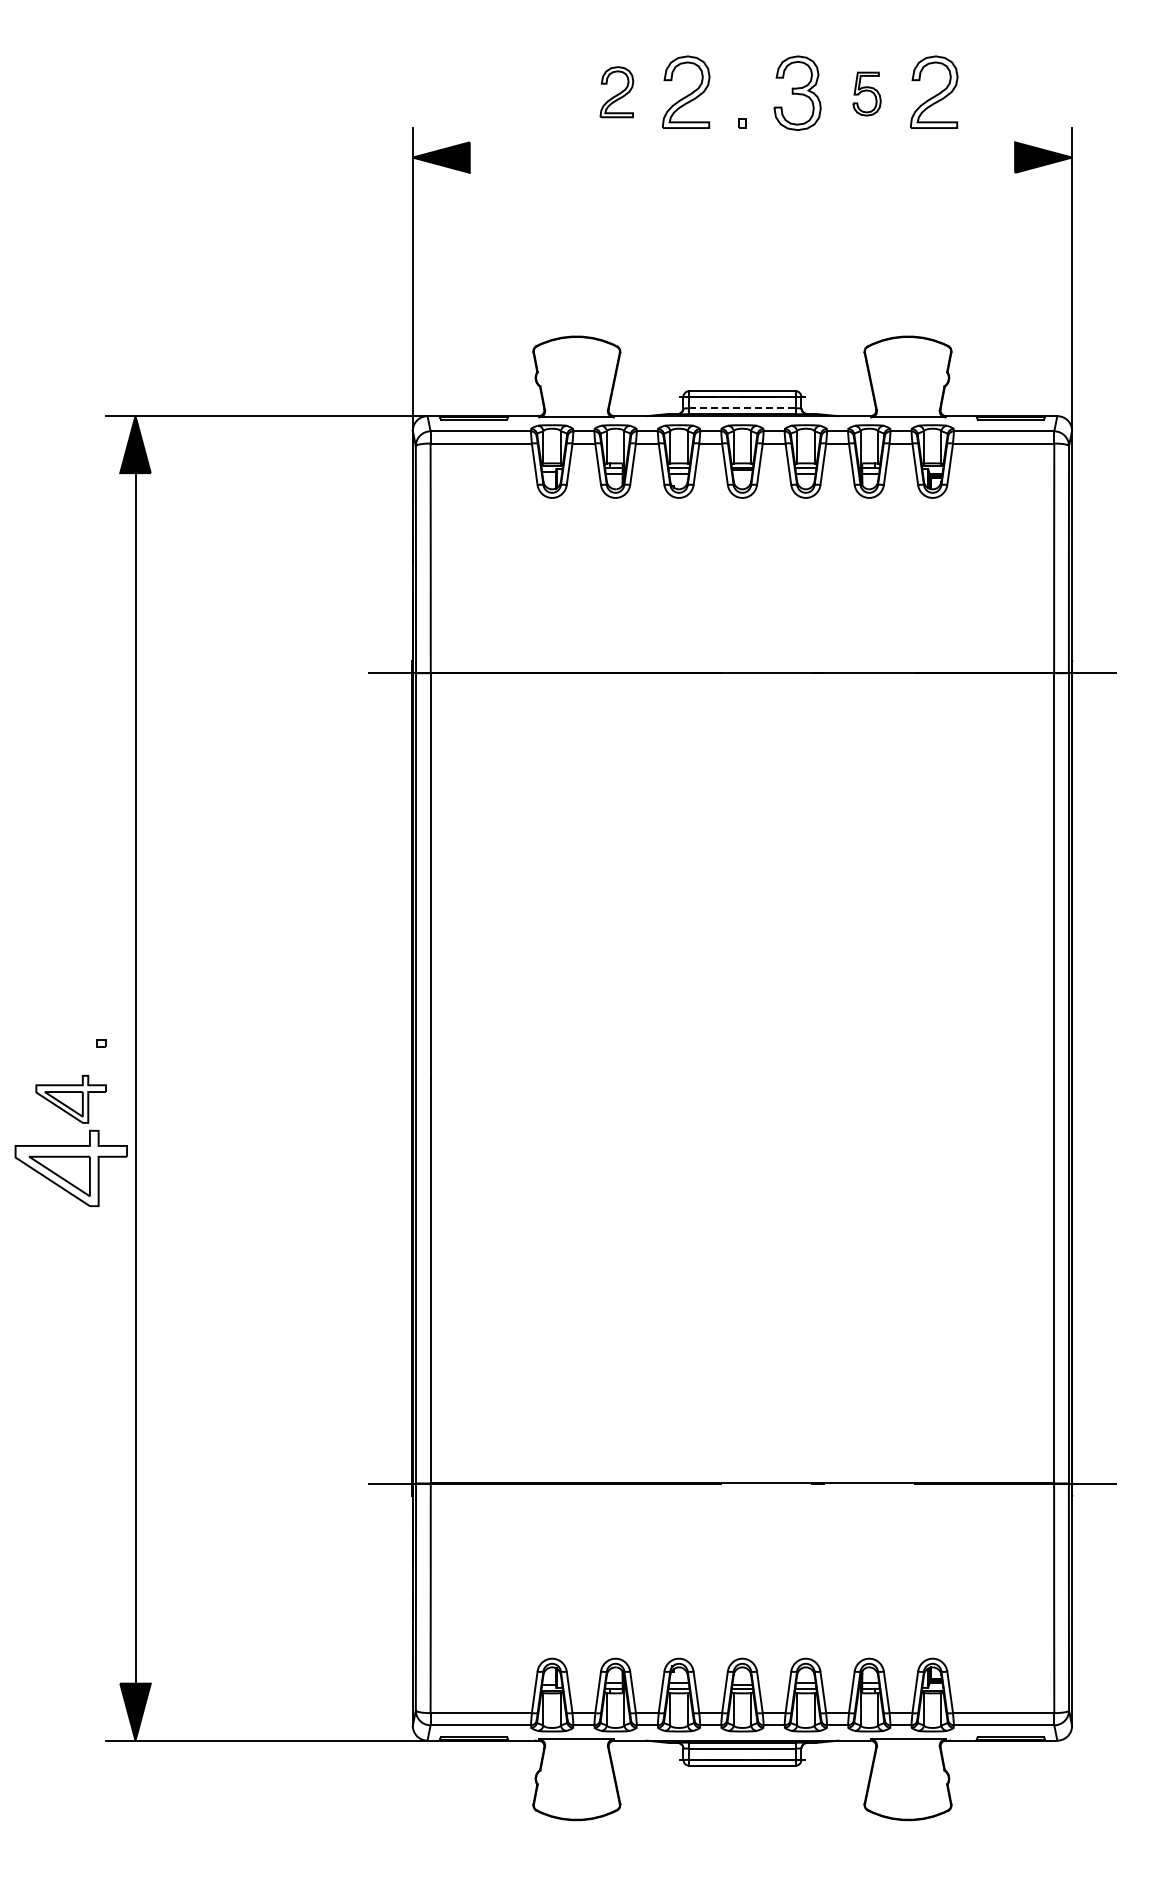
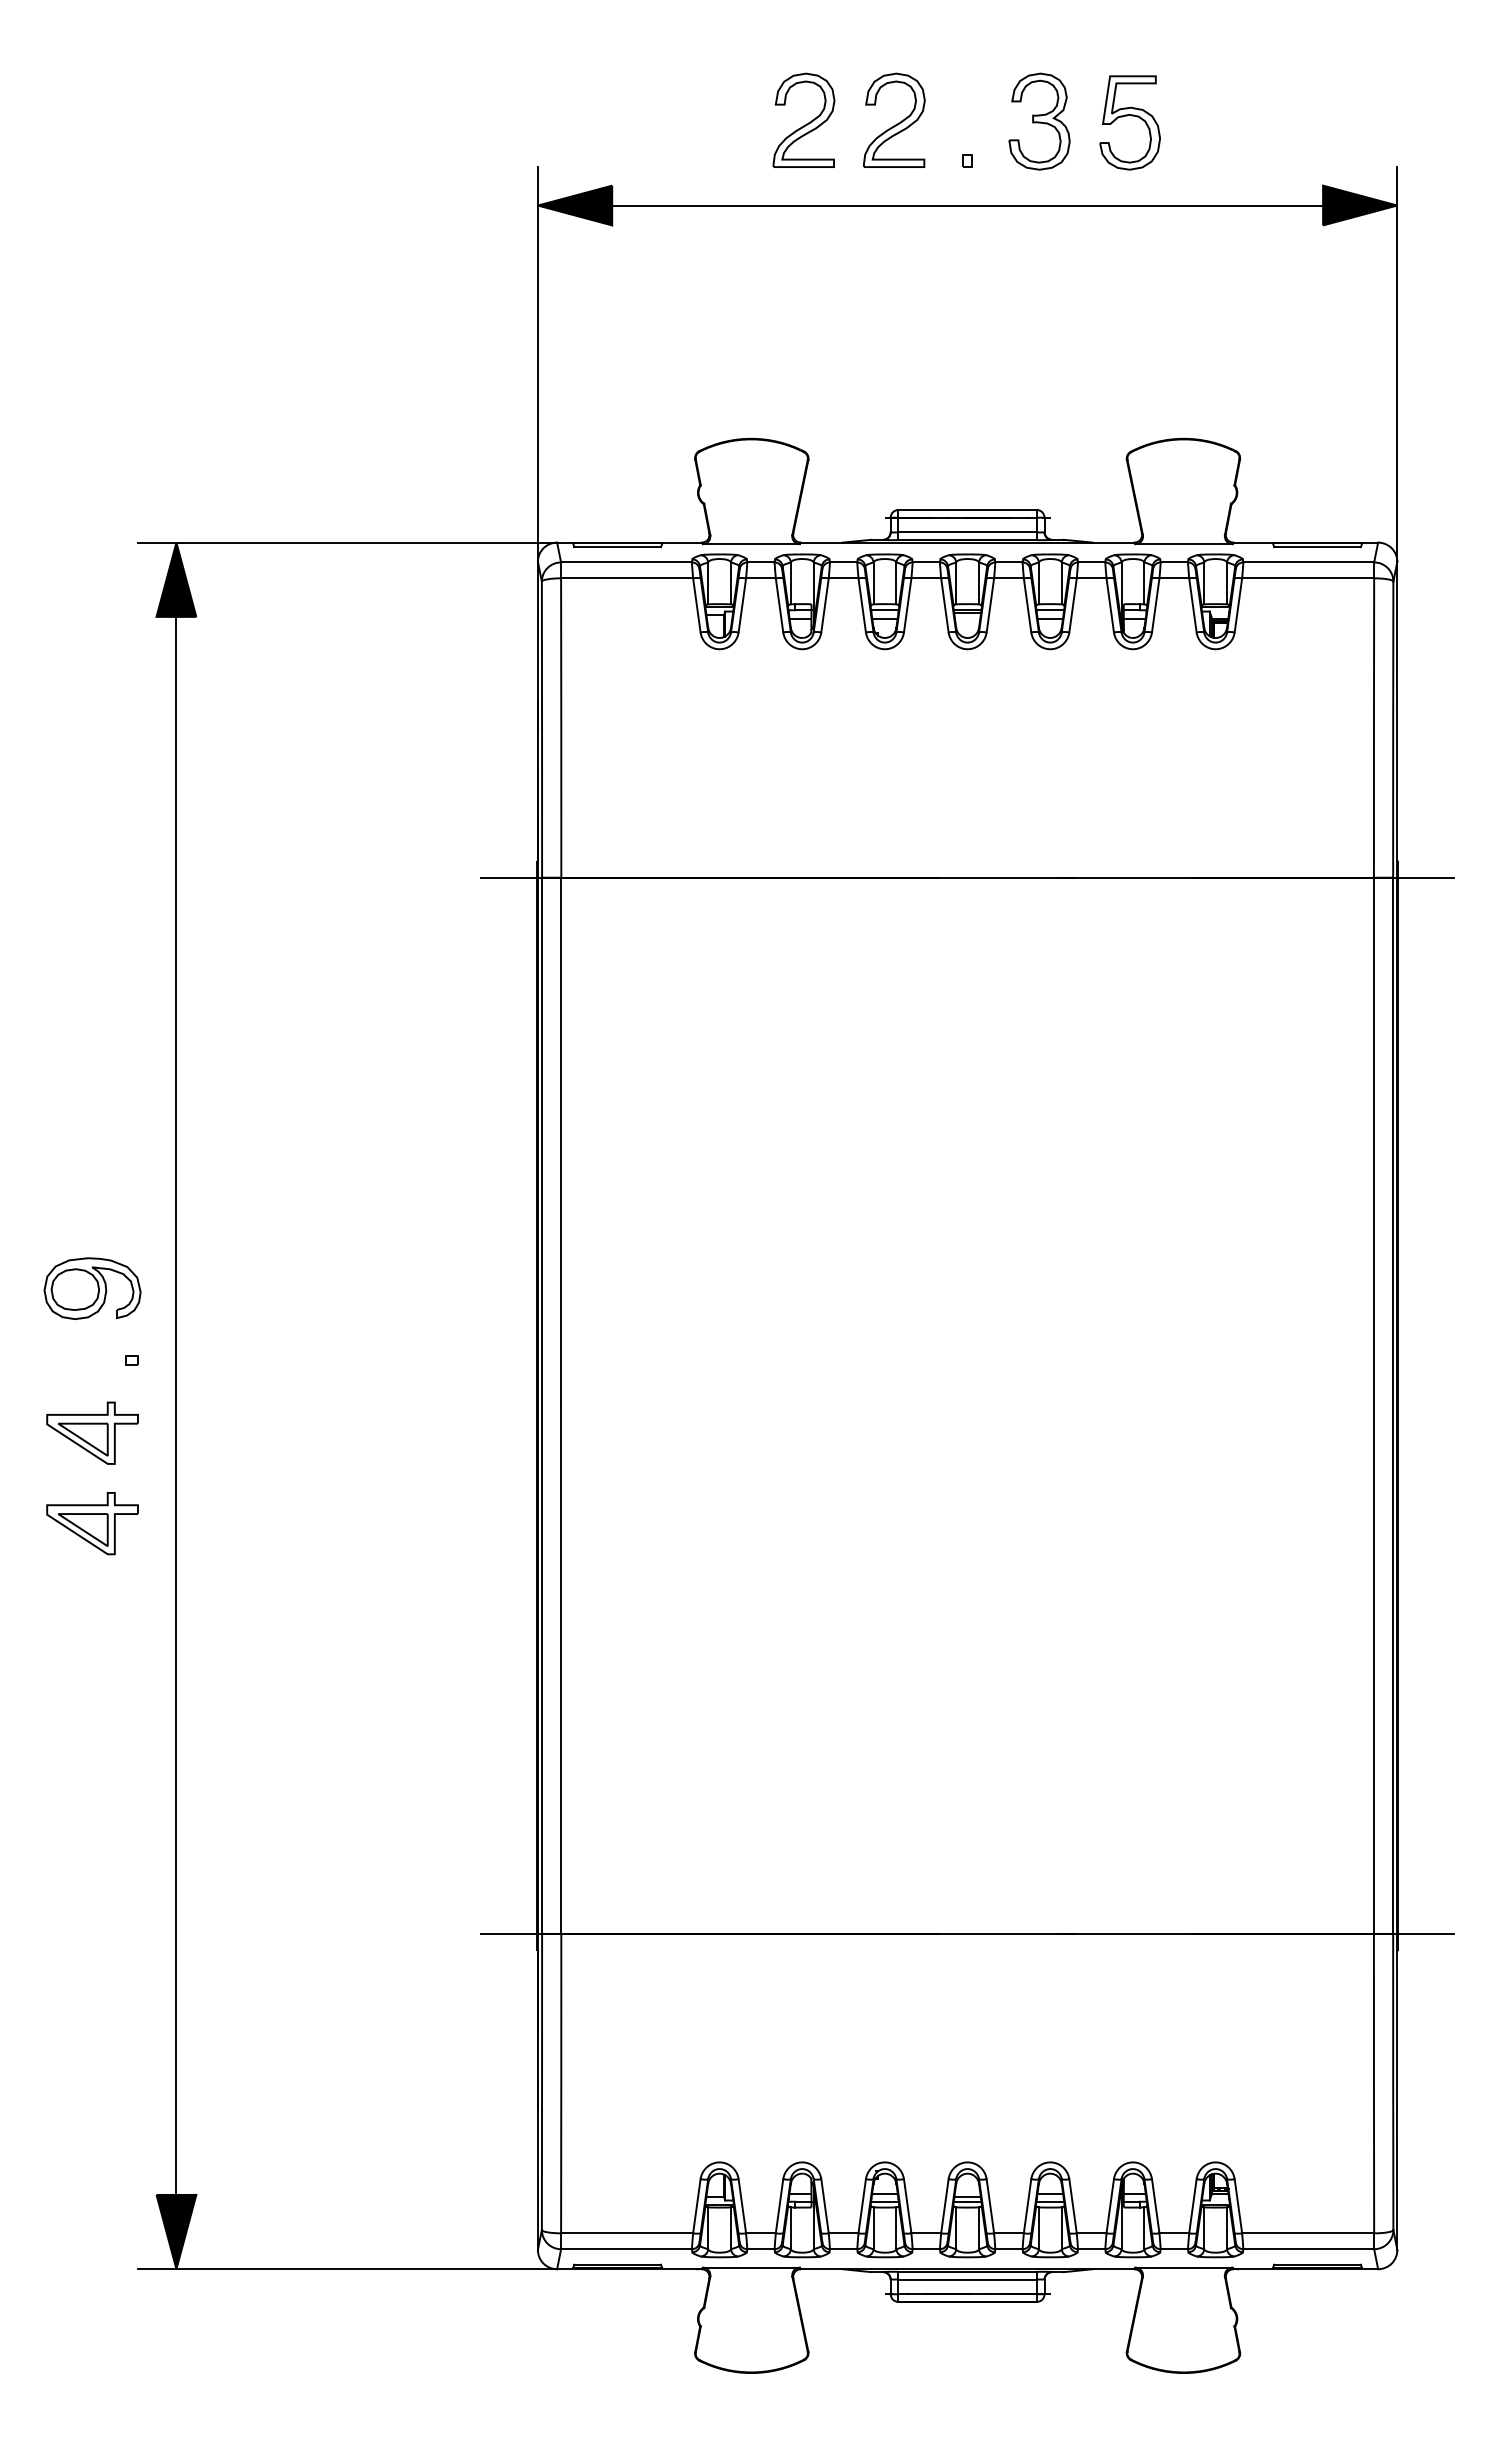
part: (616, 91) -> (803, 119), size x1.43
part: (934, 91) -> (1217, 119), removed
part: (866, 93) -> (1129, 122), size x1.67
line: (742, 157) -> (967, 205), added
line: (742, 408) -> (967, 532), dashed -> solid
part: (70, 988) -> (91, 1288), added
part: (70, 1168) -> (91, 1523), size x0.62

